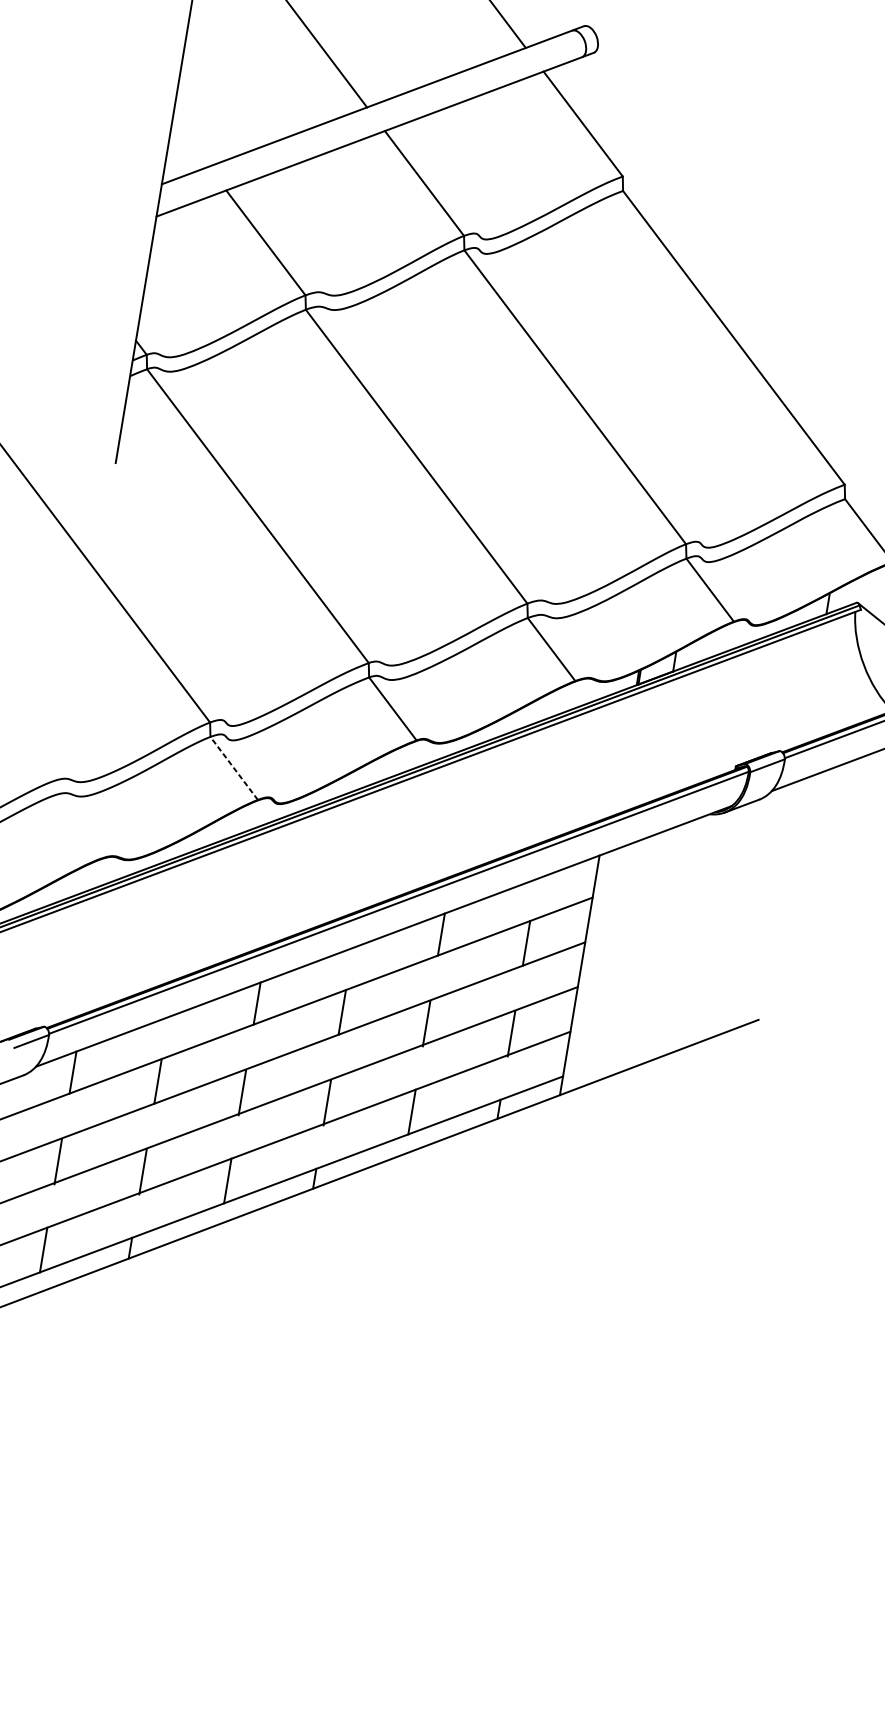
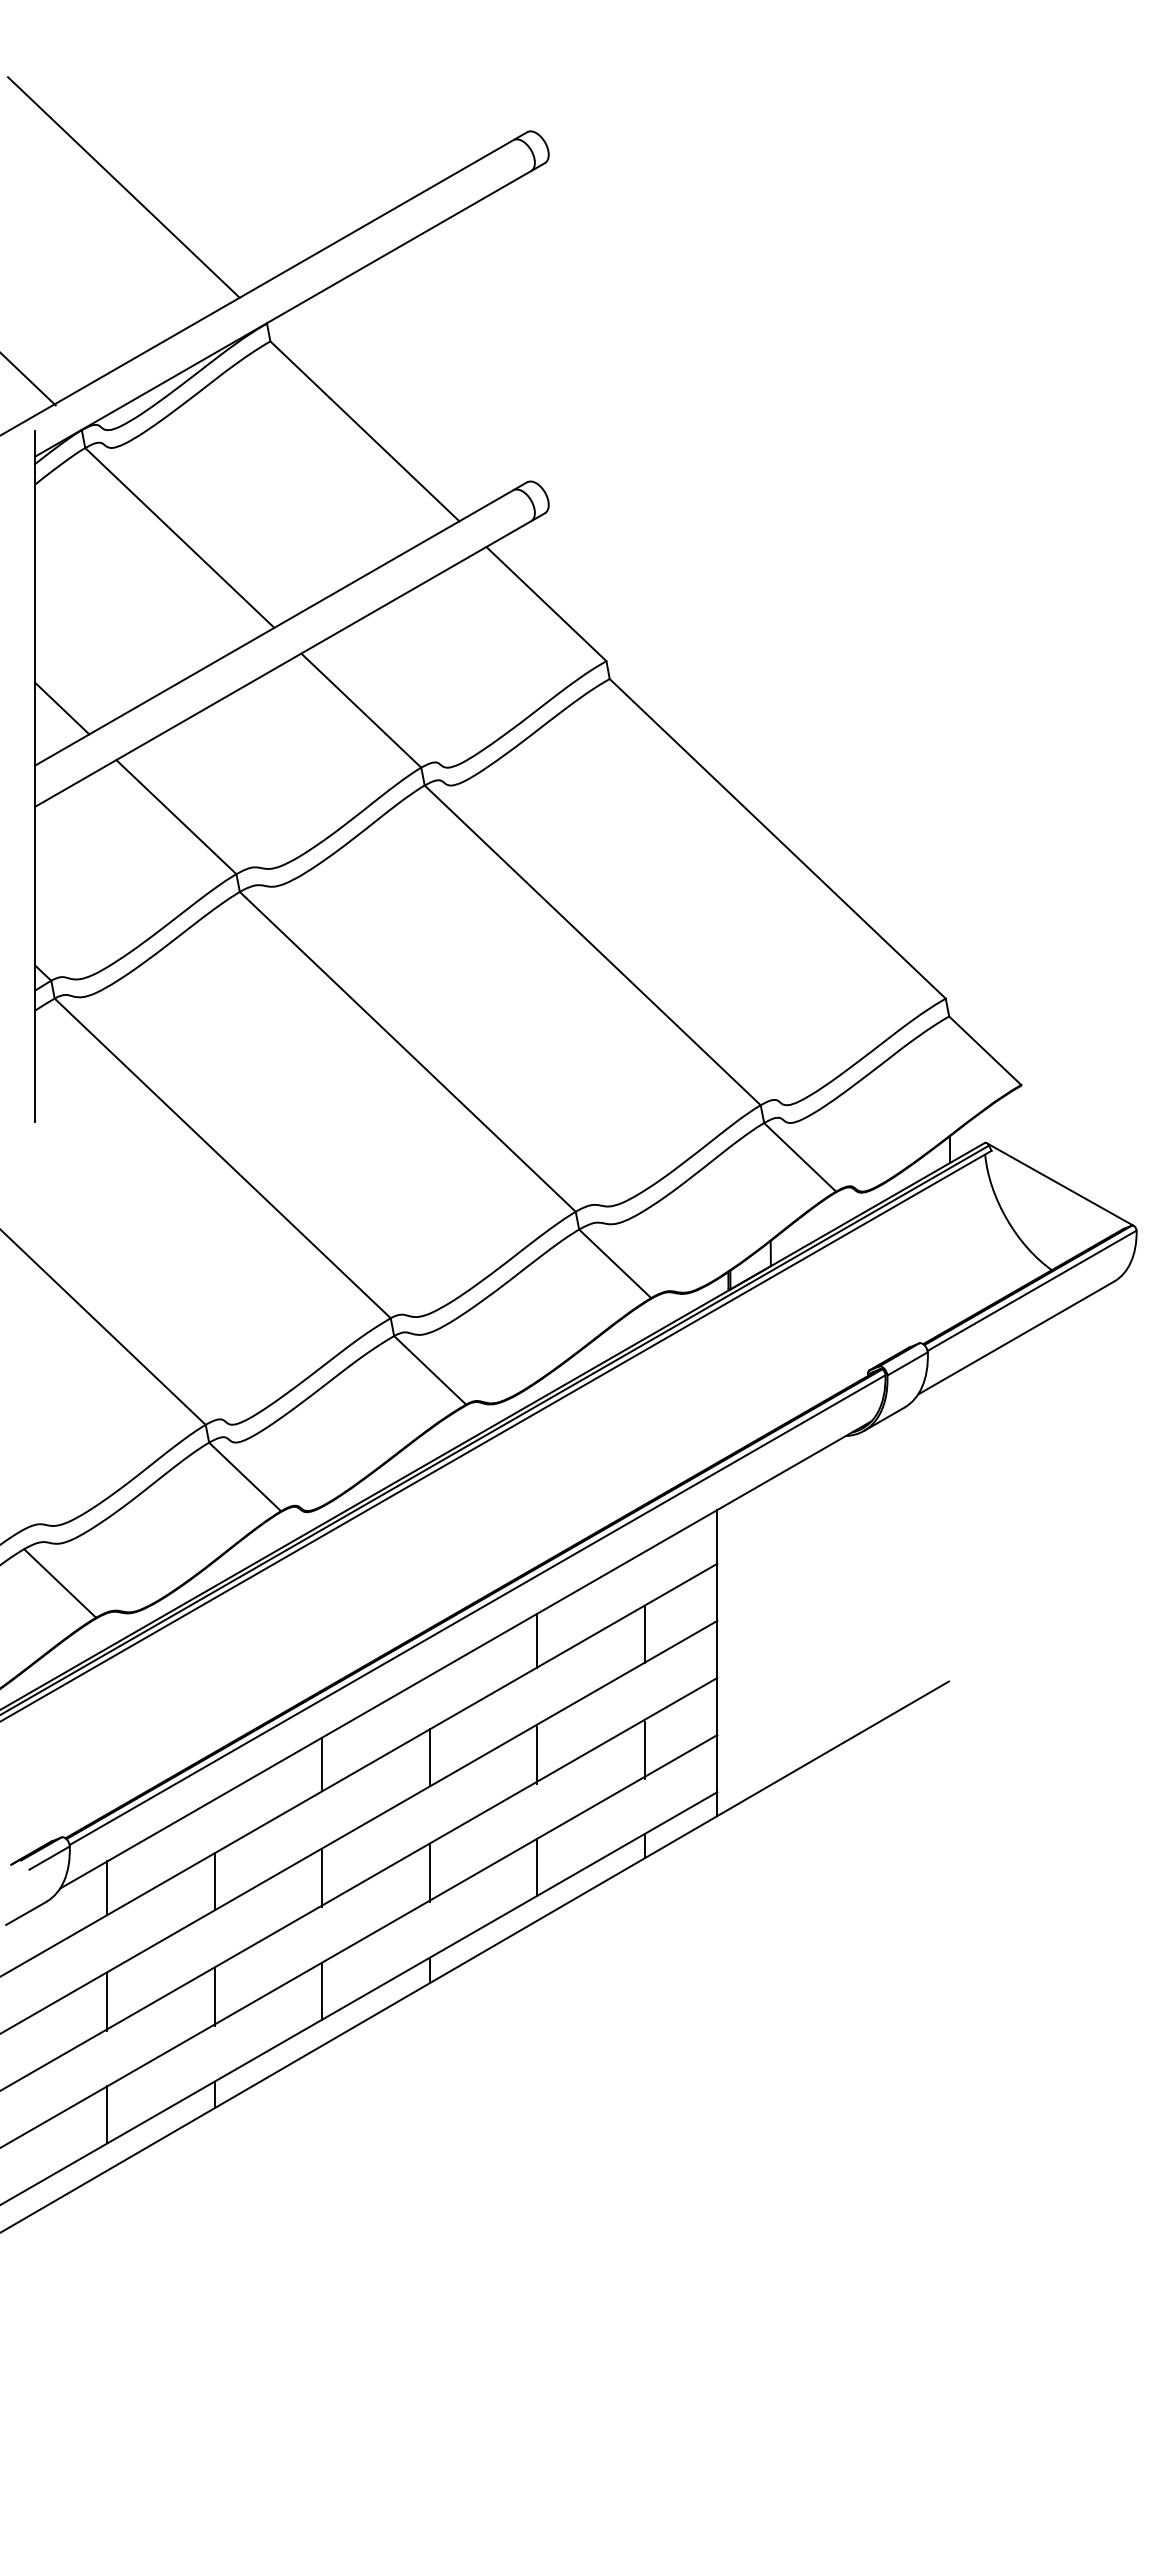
line: (190, 143) -> (62, 708), added
line: (234, 768) -> (245, 1476), dashed -> solid
line: (75, 827) -> (60, 1583), added

